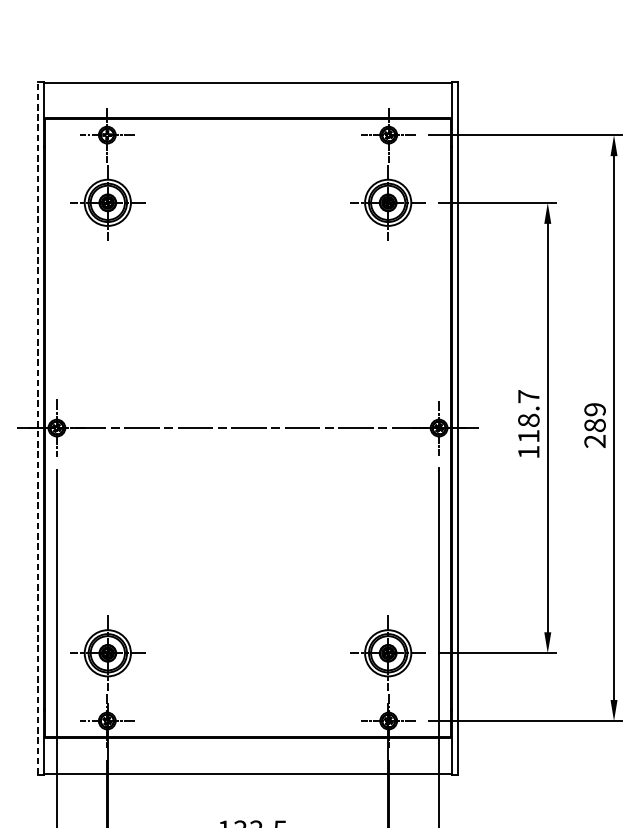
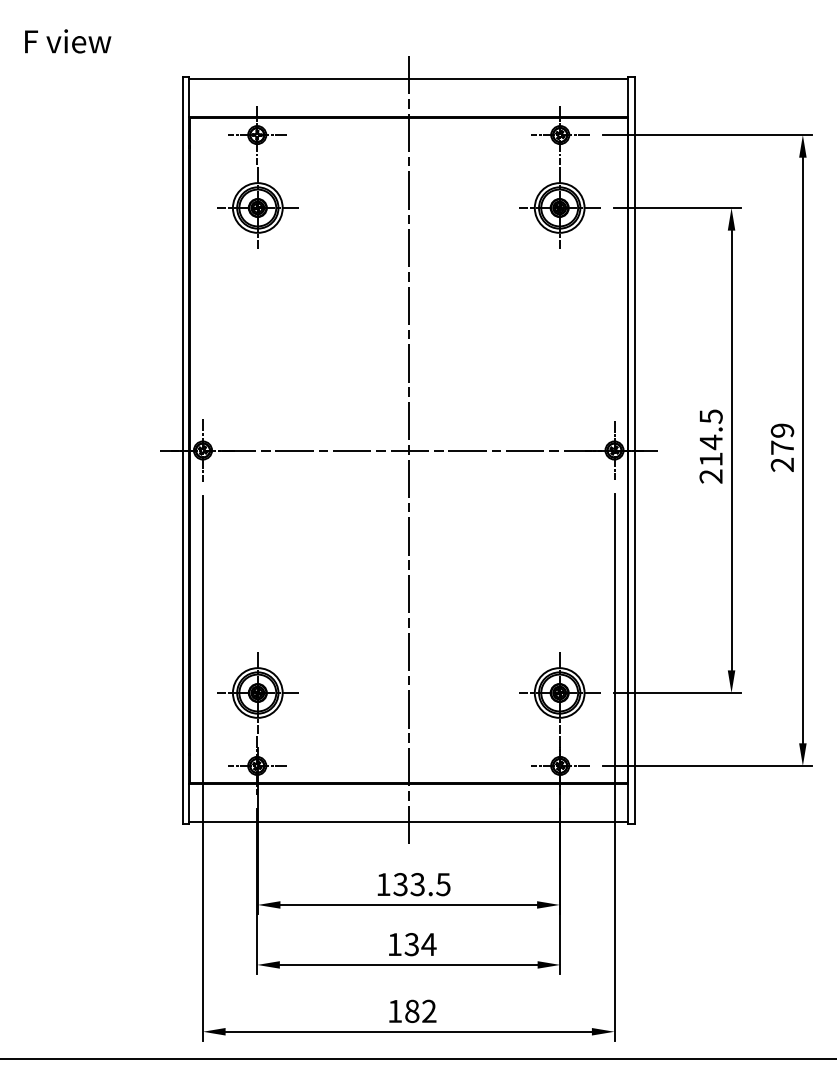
text: (528, 424) -> (710, 446), 118.7 -> 214.5
text: (595, 425) -> (782, 447), 289 -> 279
line: (37, 428) -> (182, 450), dashed -> solid
line: (247, 428) -> (408, 450), added

